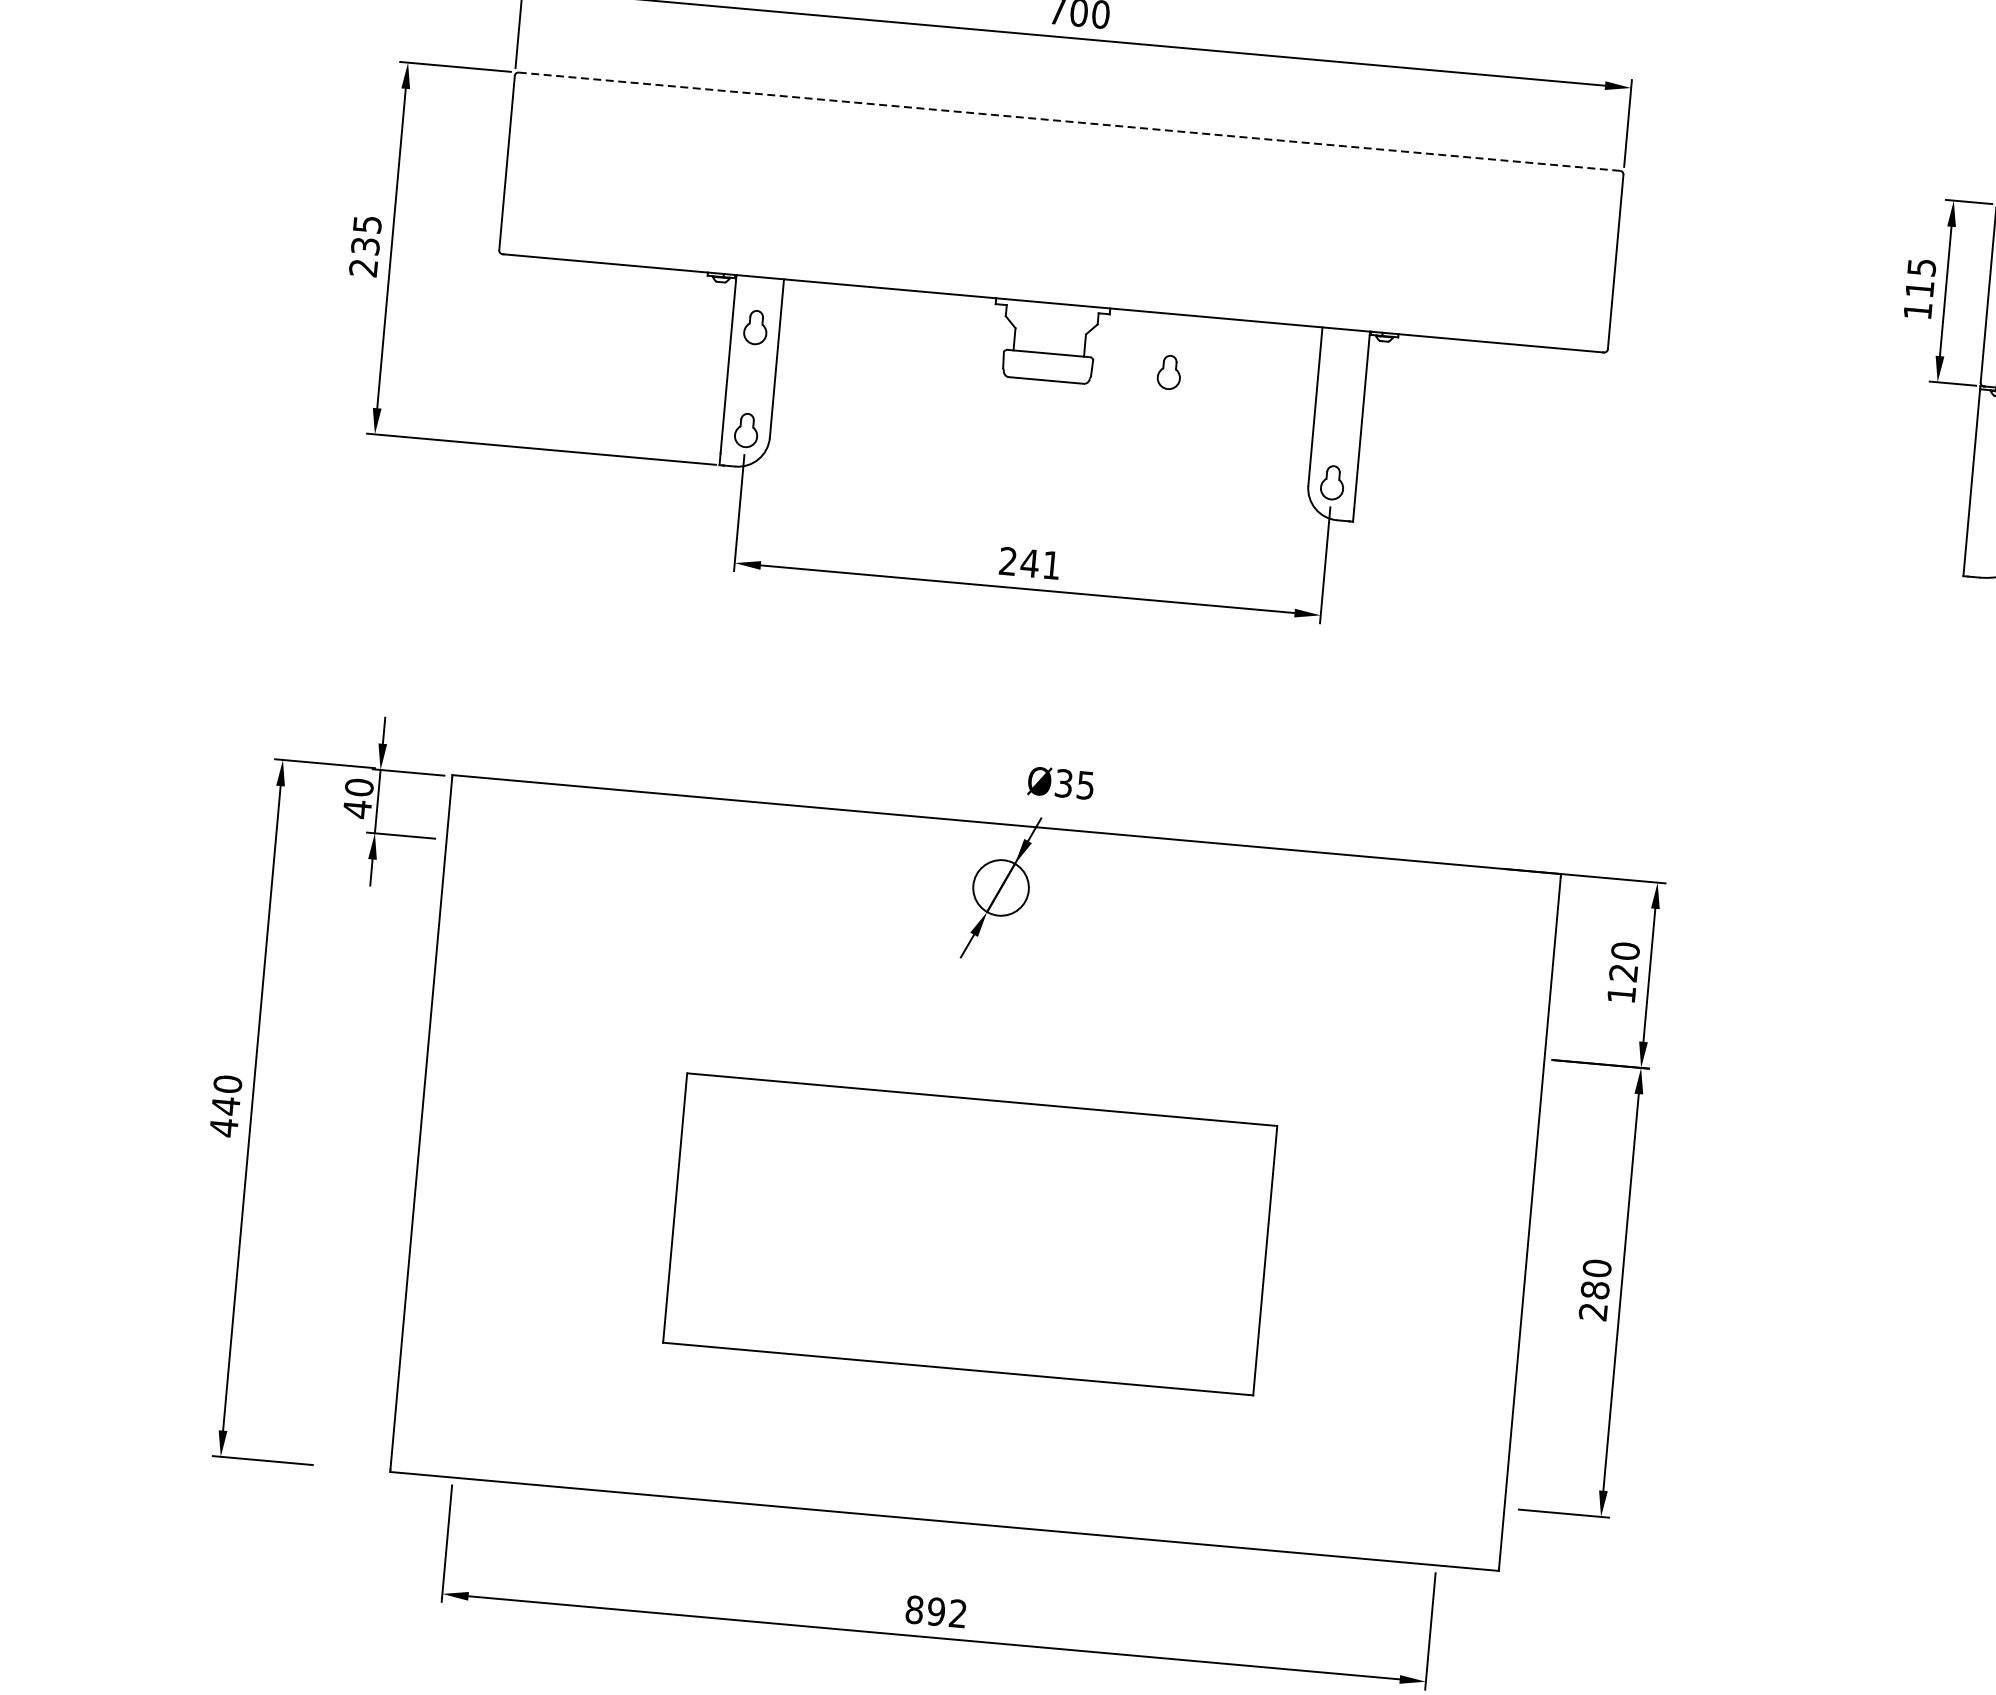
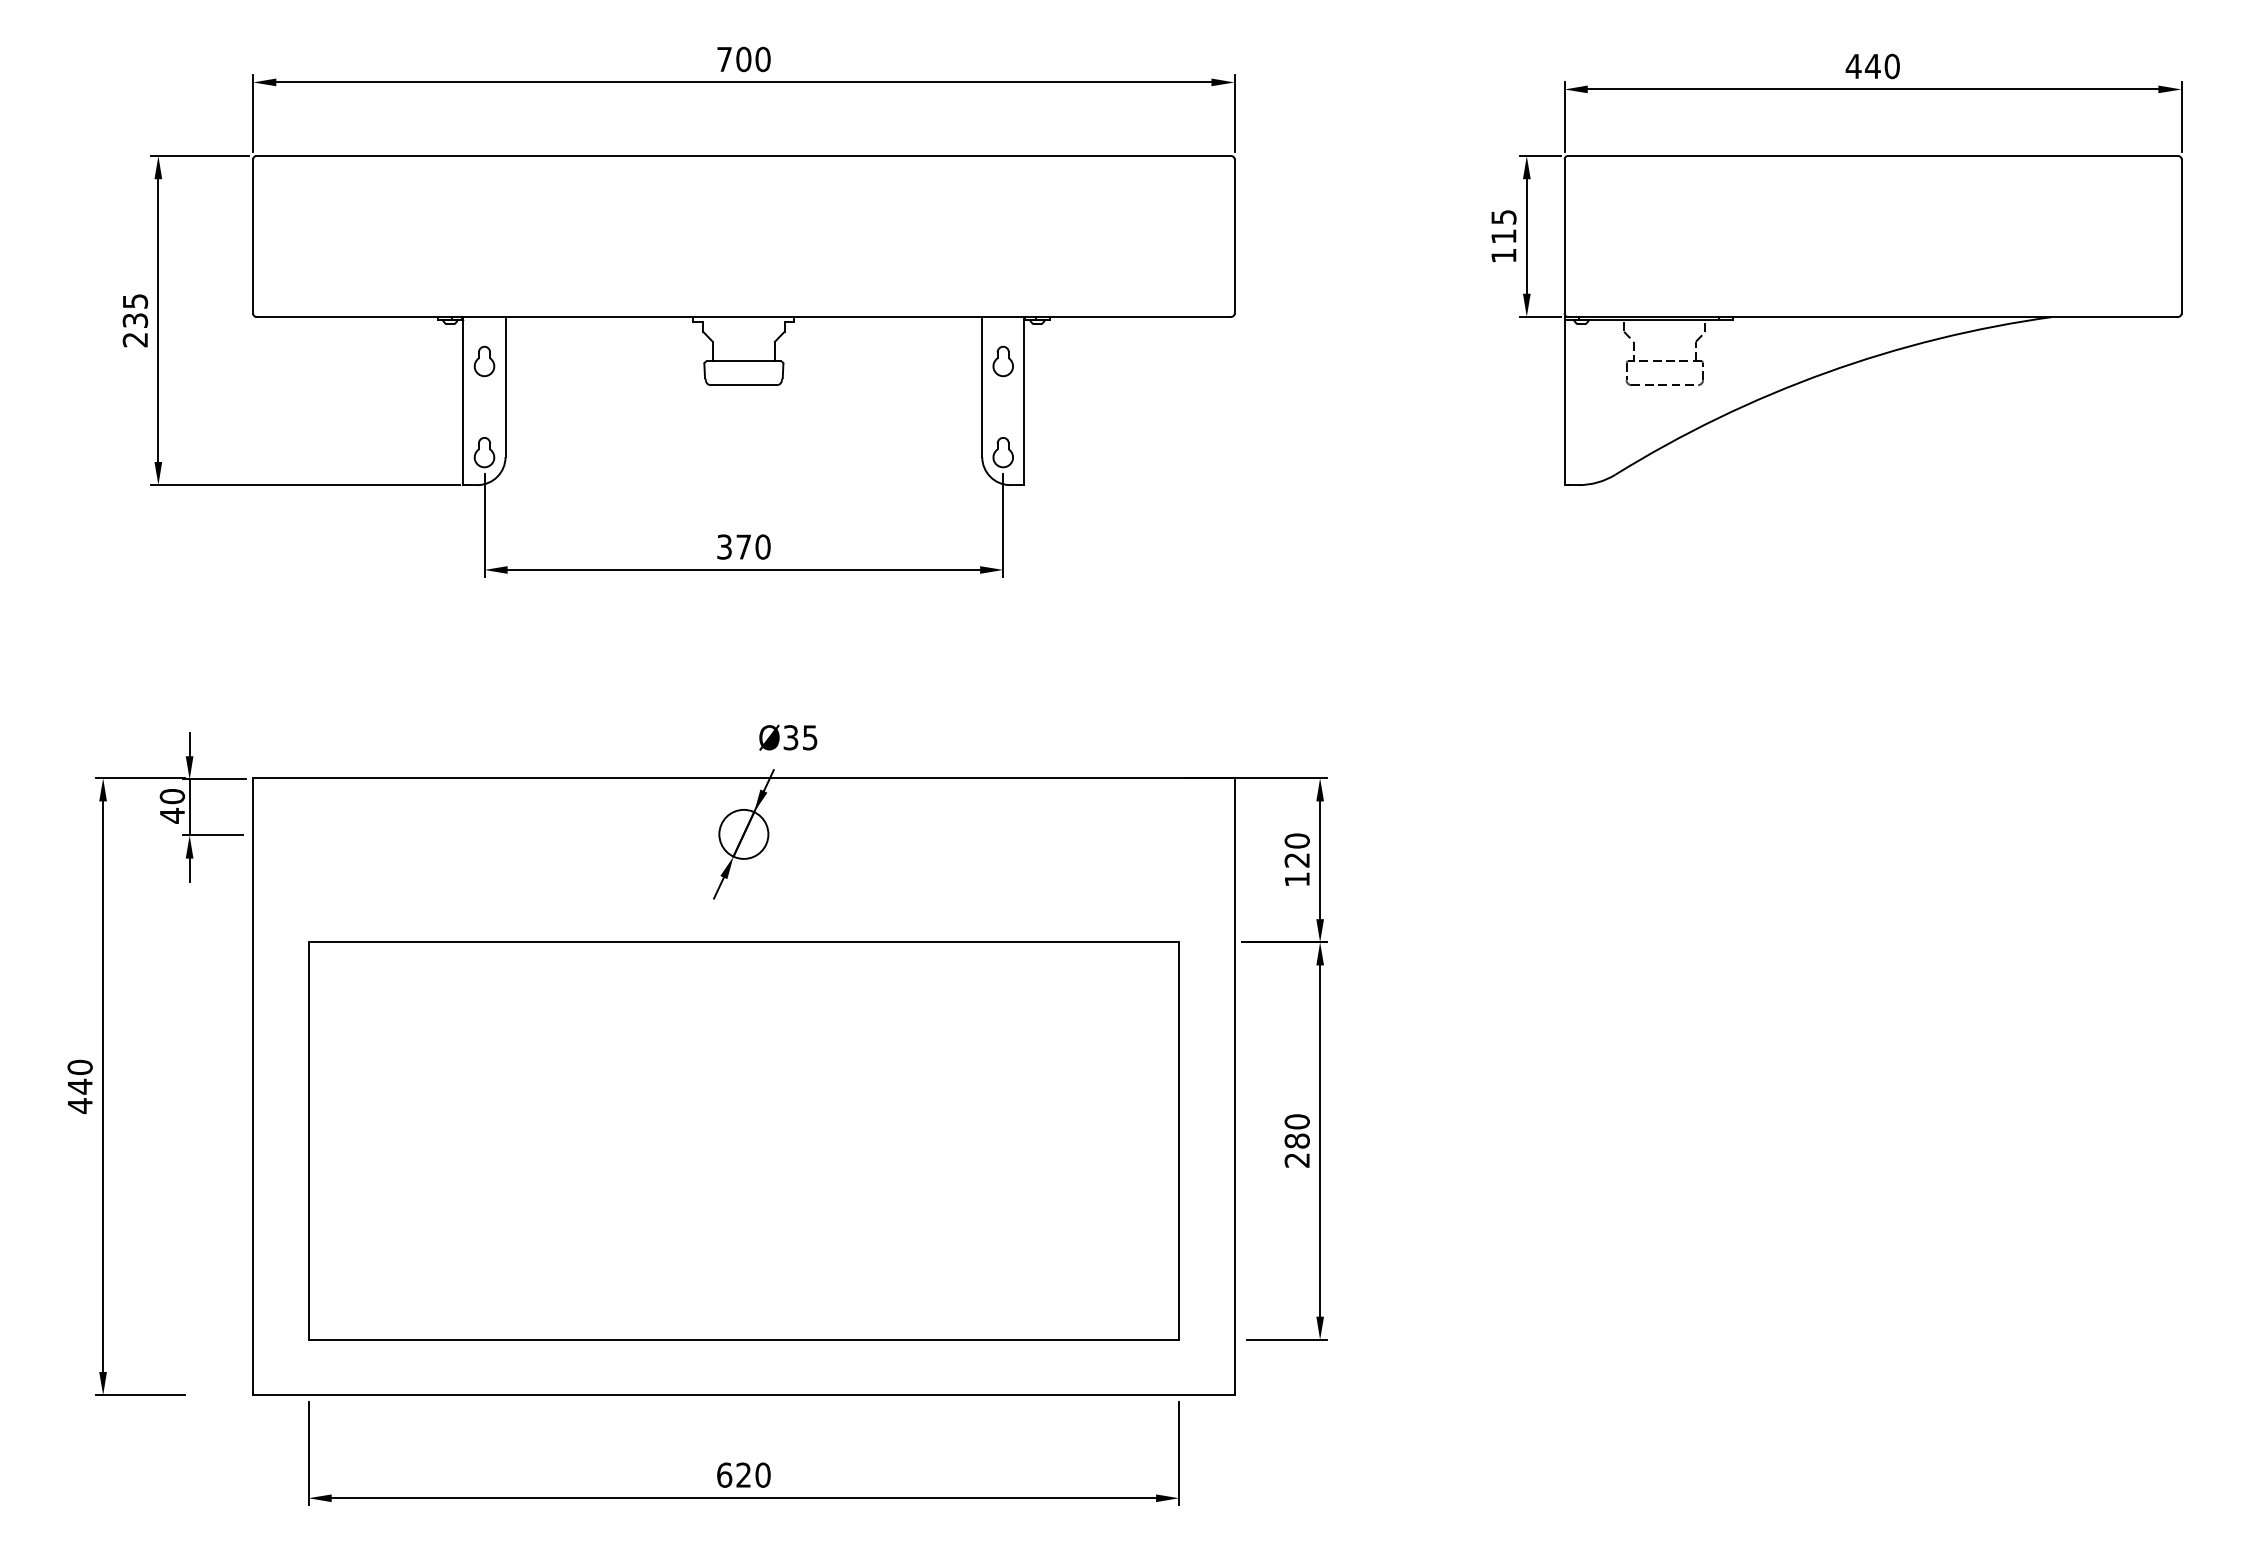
line: (1070, 122) -> (744, 156), dashed -> solid
part: (1168, 372) -> (1002, 361), moved
text: (1029, 562) -> (743, 546), 241 -> 370
part: (969, 1233) -> (743, 1140), size x1.67
text: (936, 1610) -> (743, 1474), 892 -> 620

